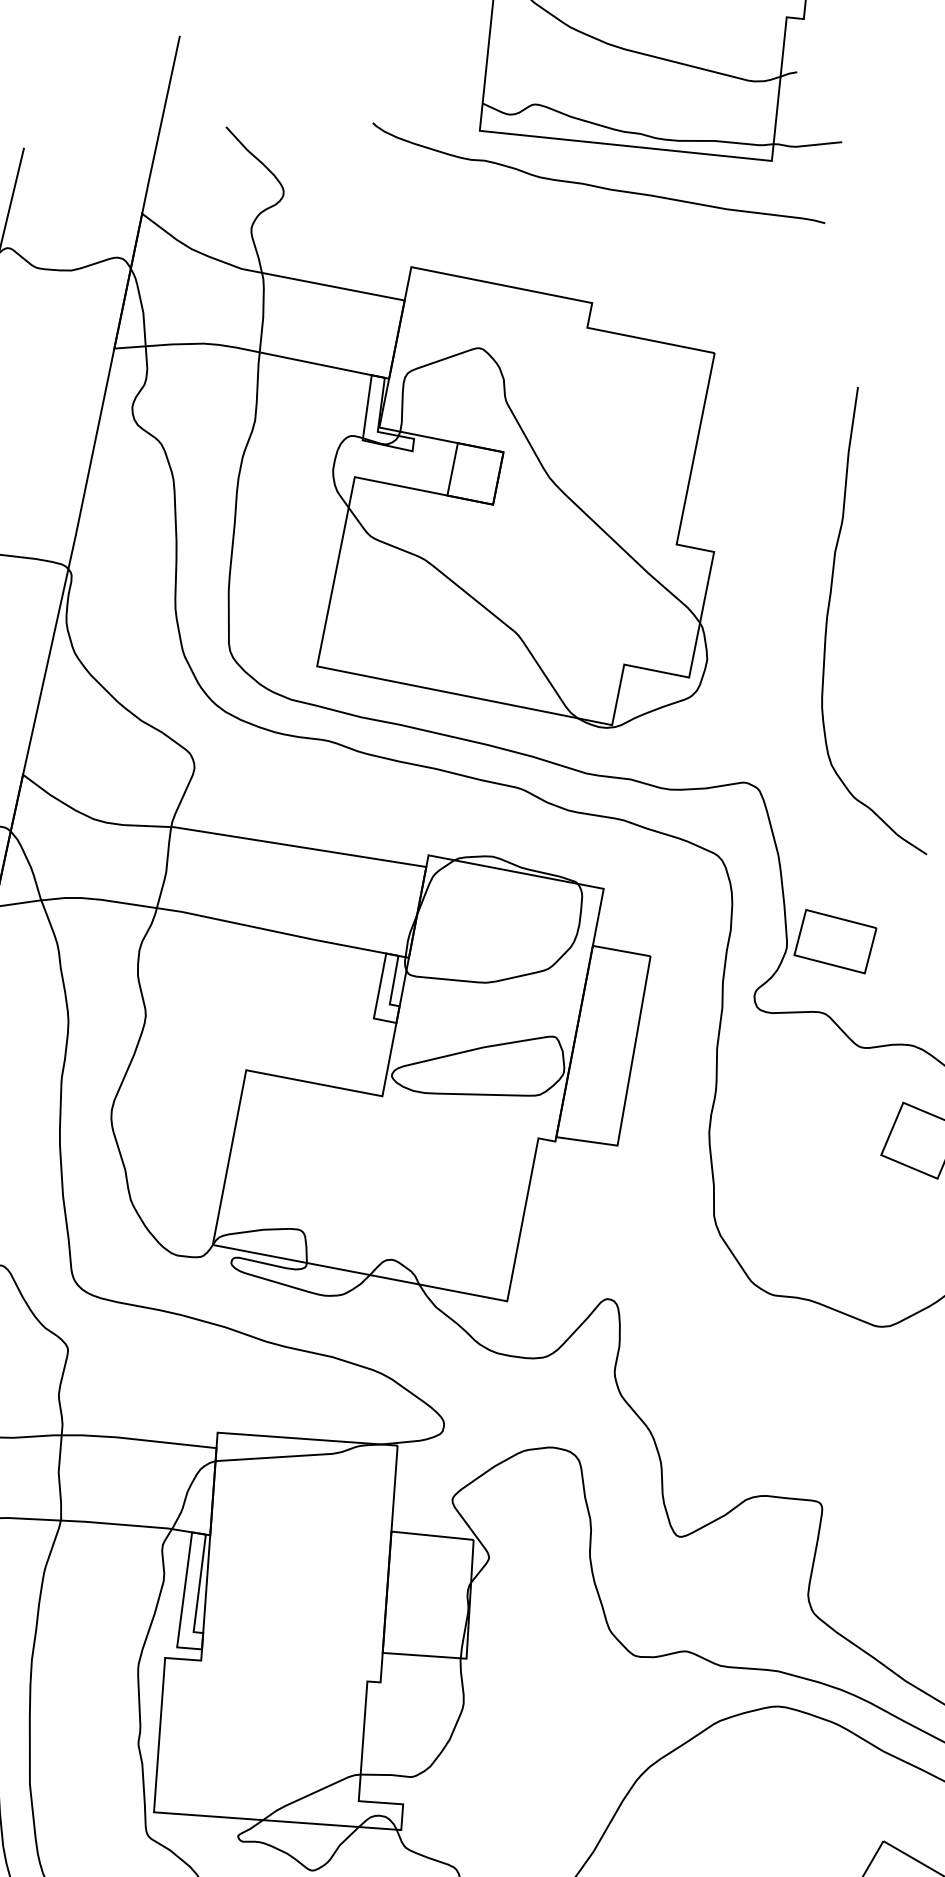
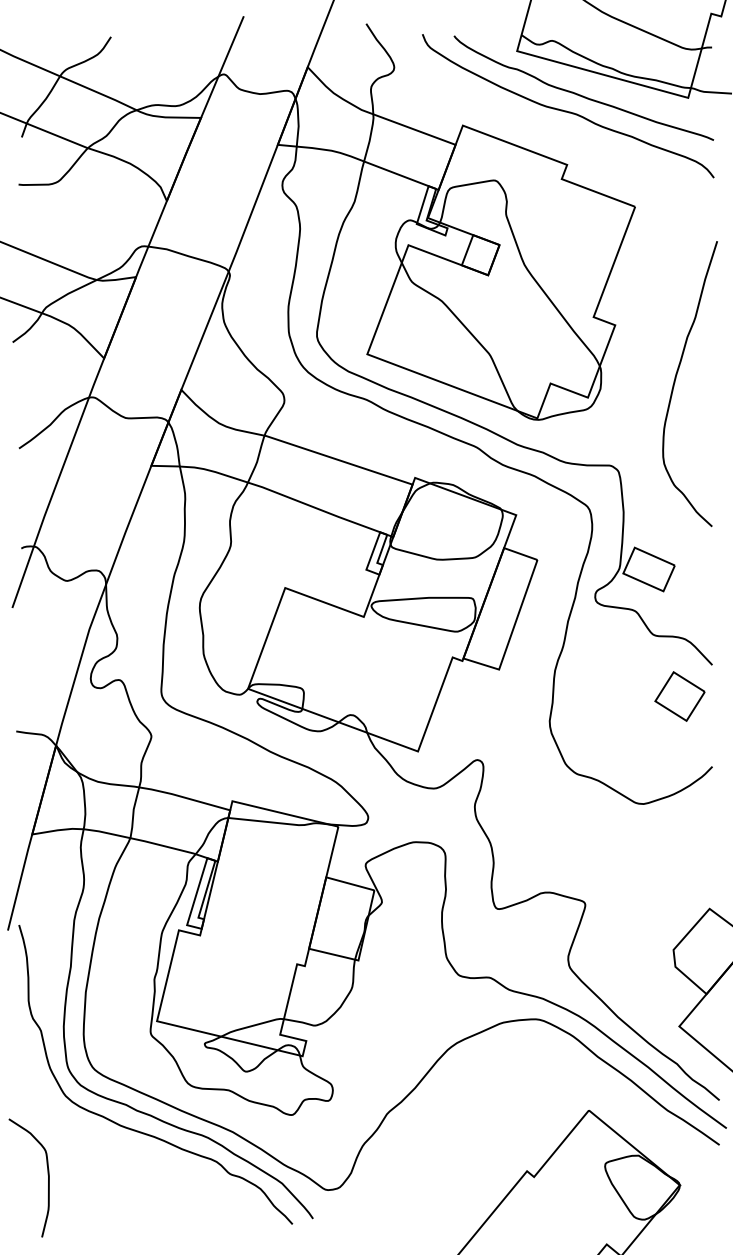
curve: (576, 214) -> (566, 110), added

